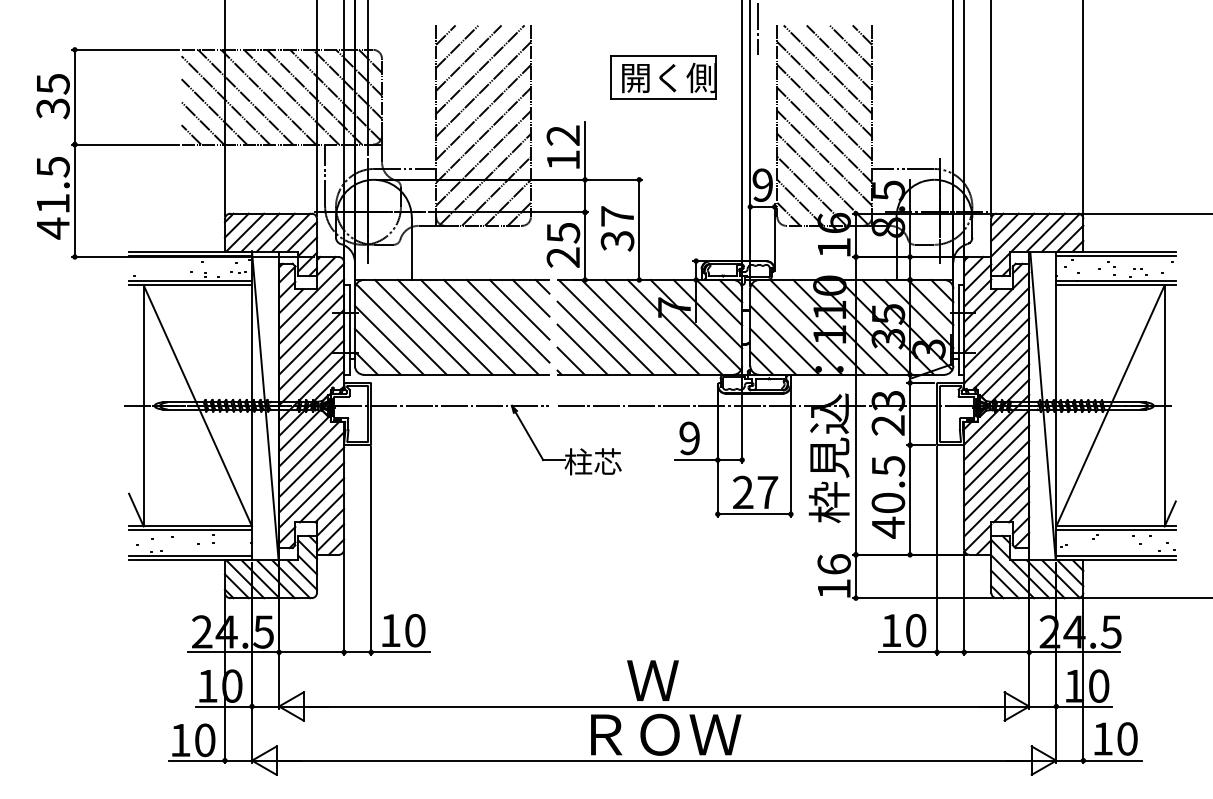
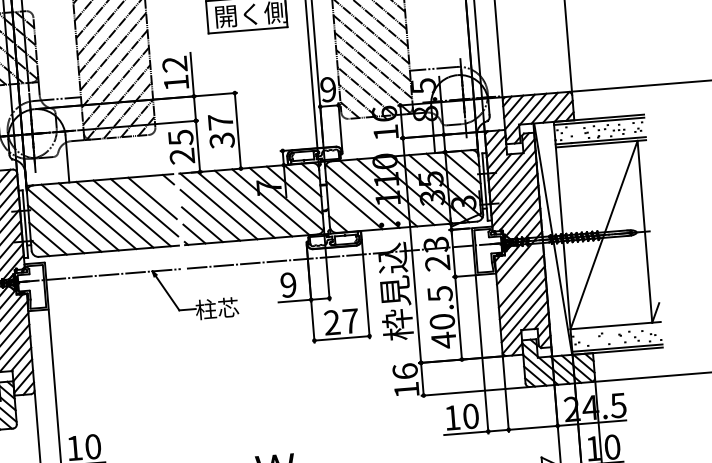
line: (530, 298) -> (159, 189), removed
line: (773, 351) -> (346, 214), removed
line: (996, 442) -> (520, 269), removed
line: (1115, 530) -> (615, 328), removed

